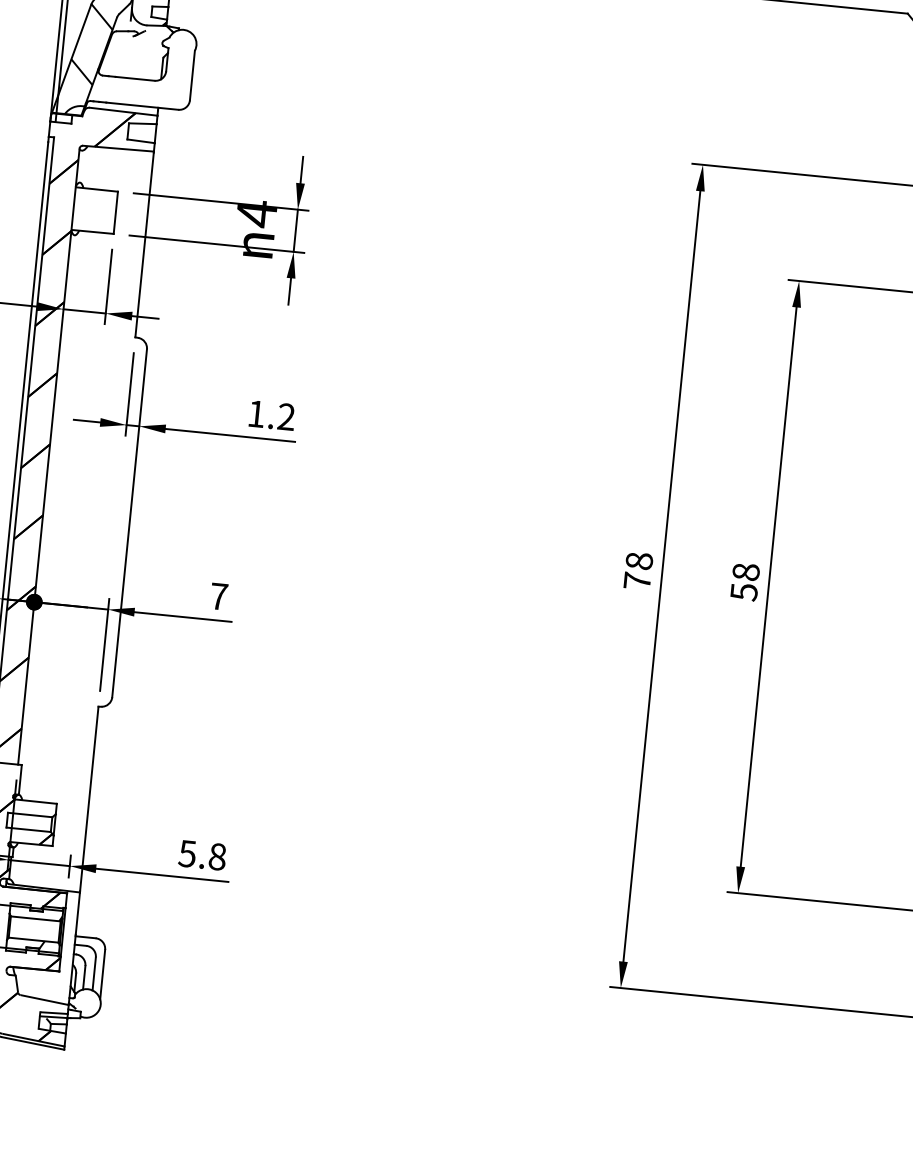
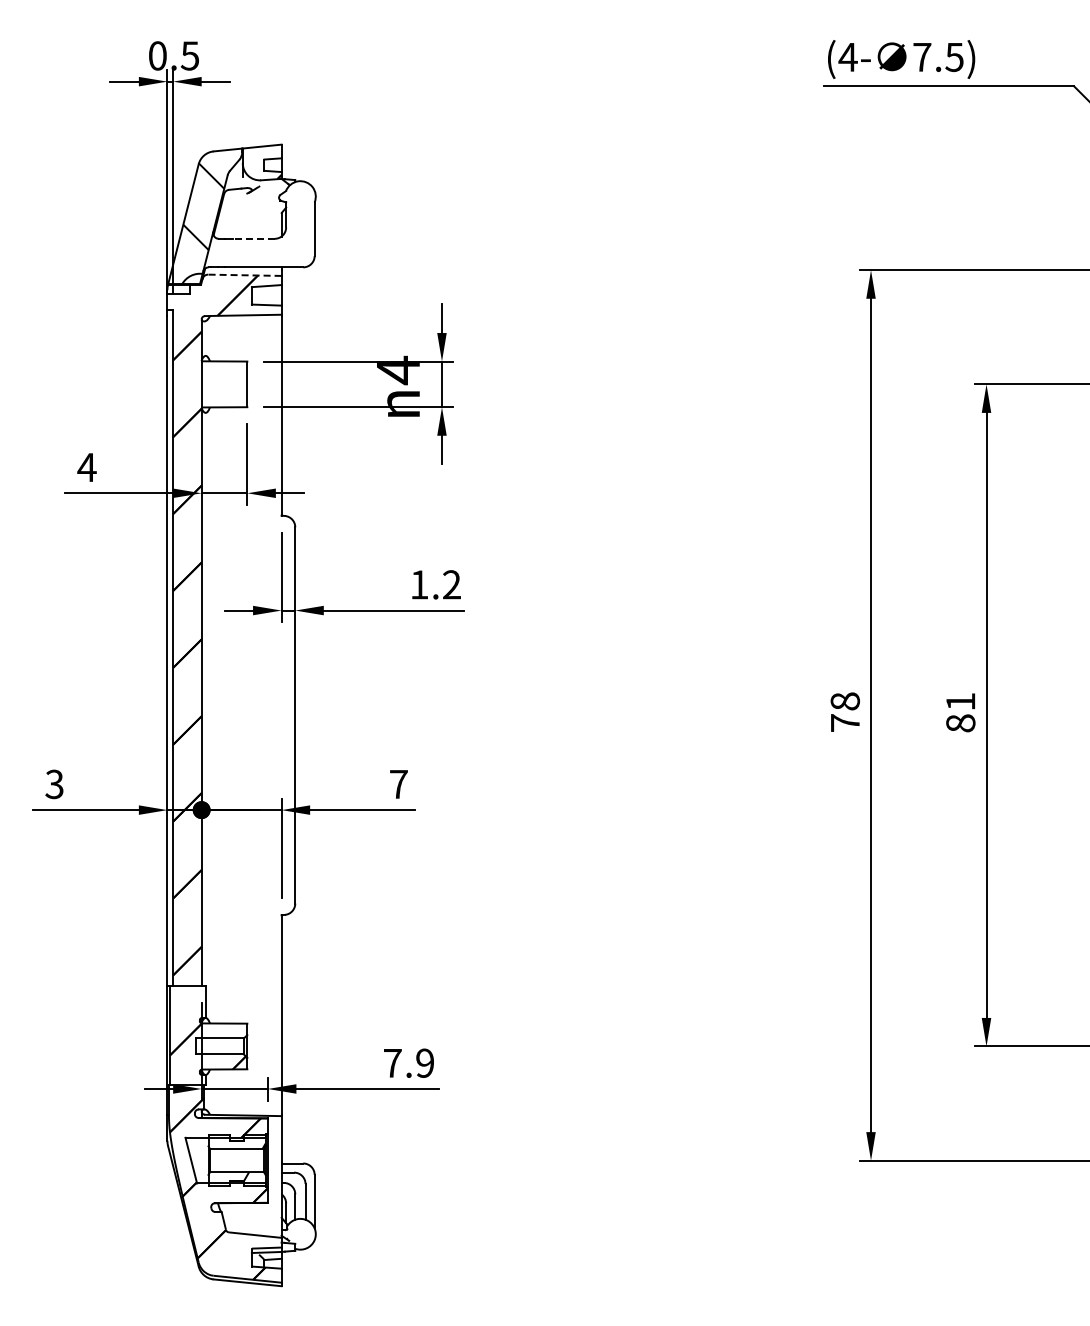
line: (134, 78) -> (253, 238), solid -> dashed
line: (123, 111) -> (244, 275), solid -> dashed
text: (744, 581) -> (960, 712), 58 -> 81
text: (202, 854) -> (408, 1062), 5.8 -> 7.9

